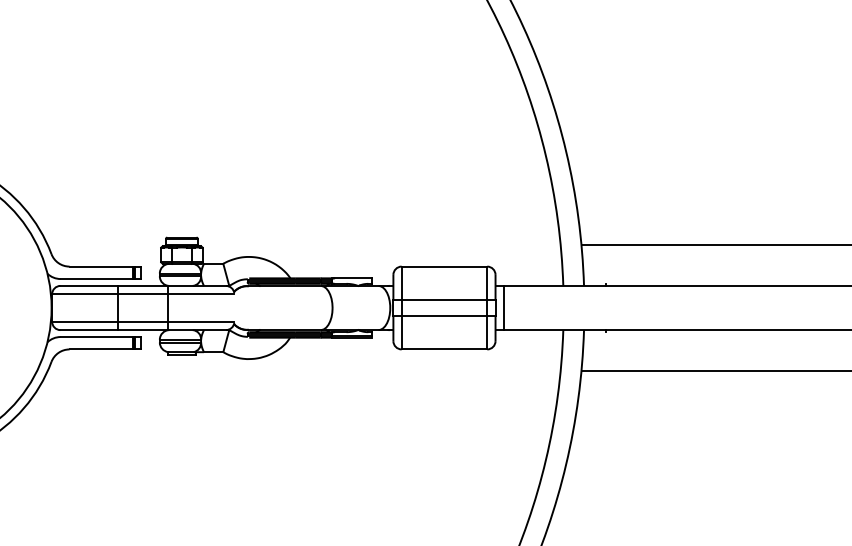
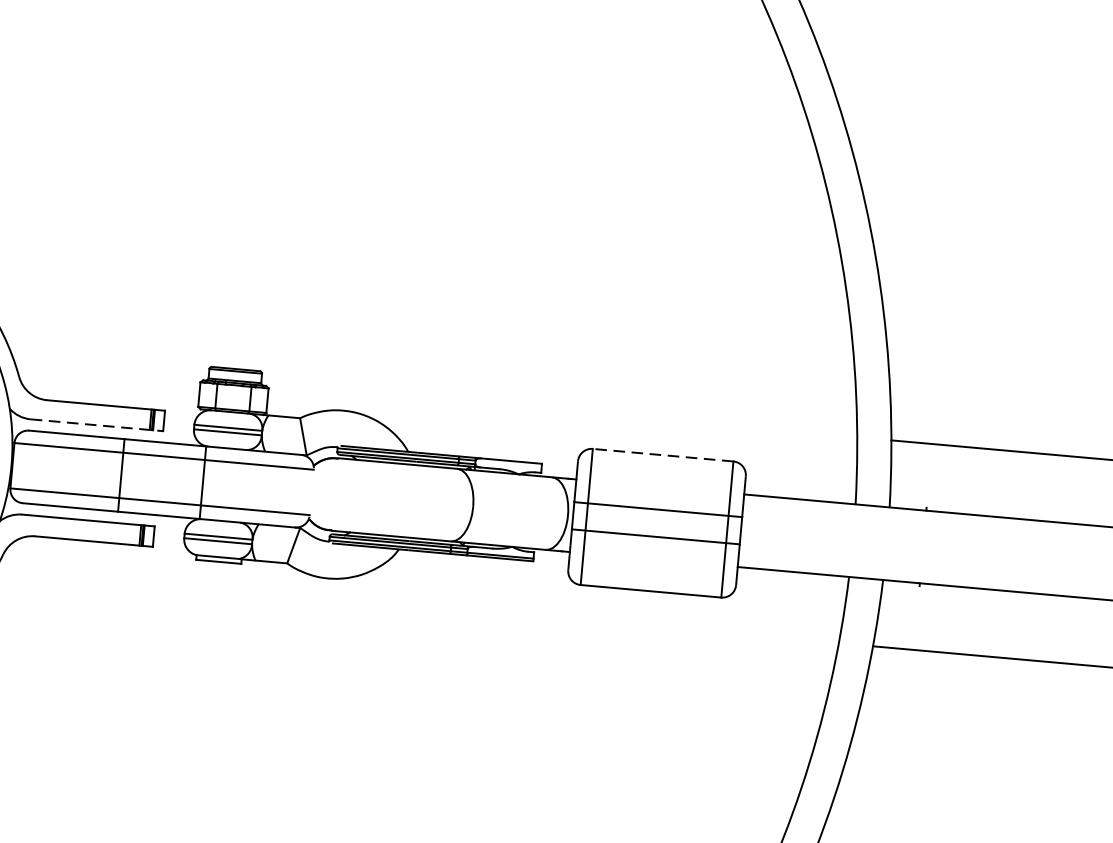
line: (444, 266) -> (663, 455), solid -> dashed
line: (101, 279) -> (97, 426), solid -> dashed
line: (503, 307) -> (754, 531), removed

